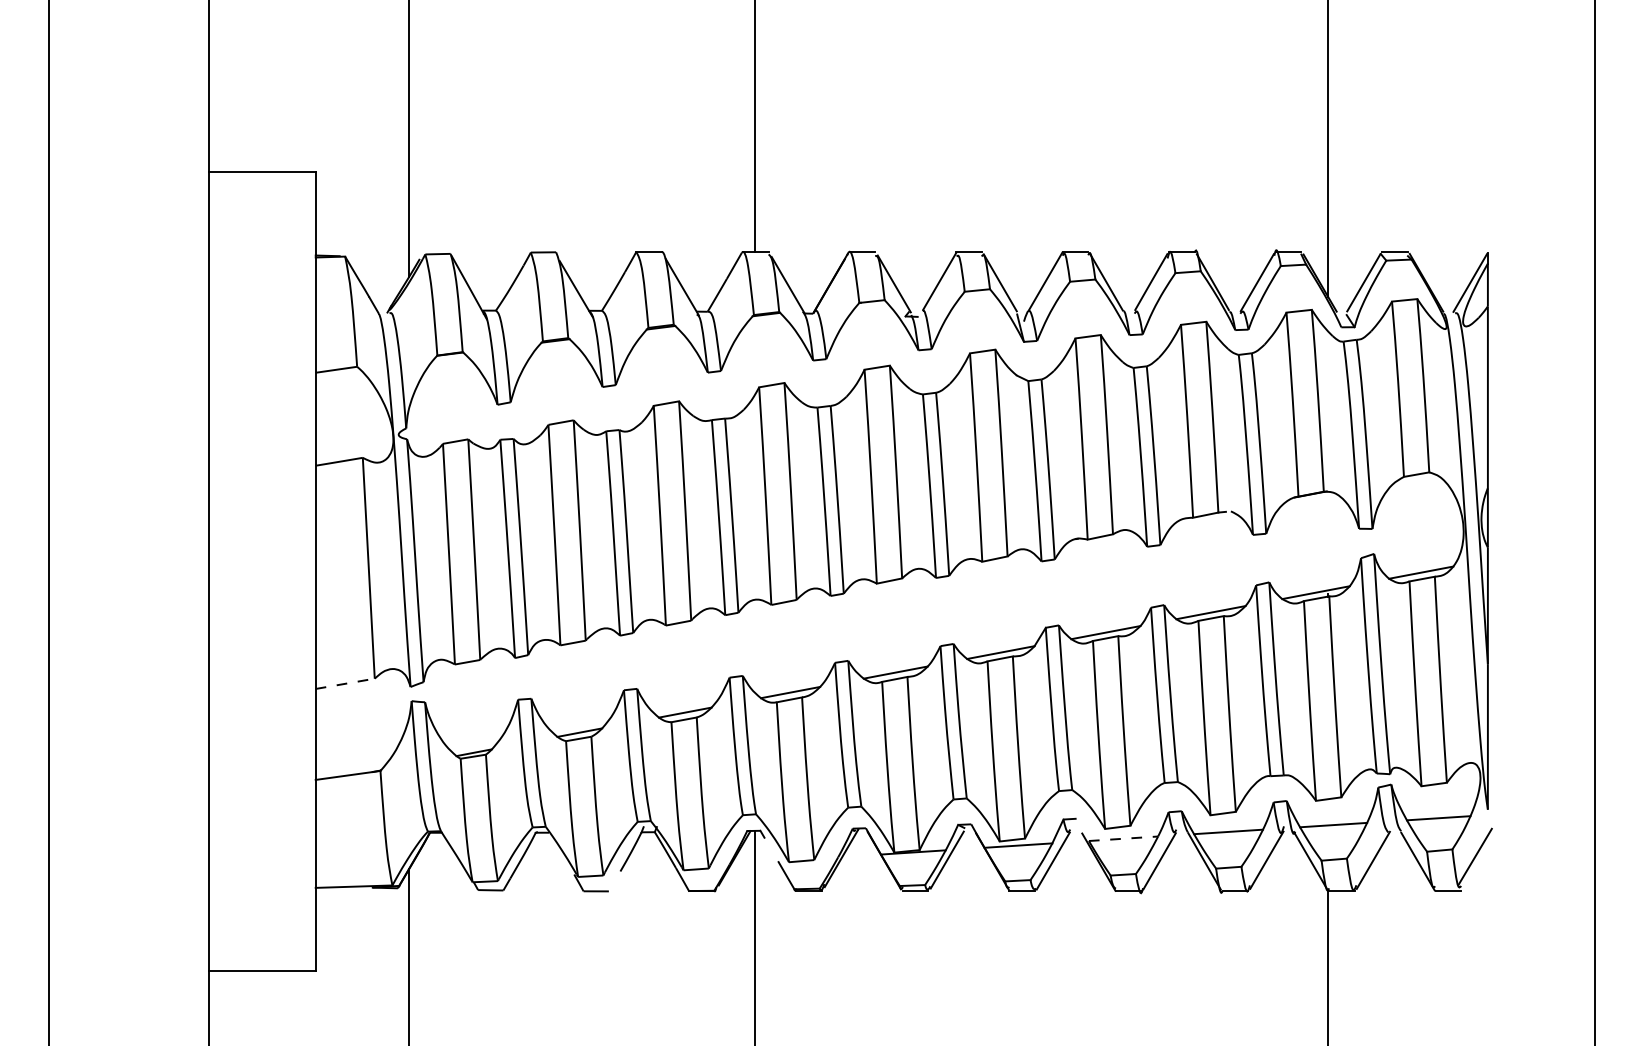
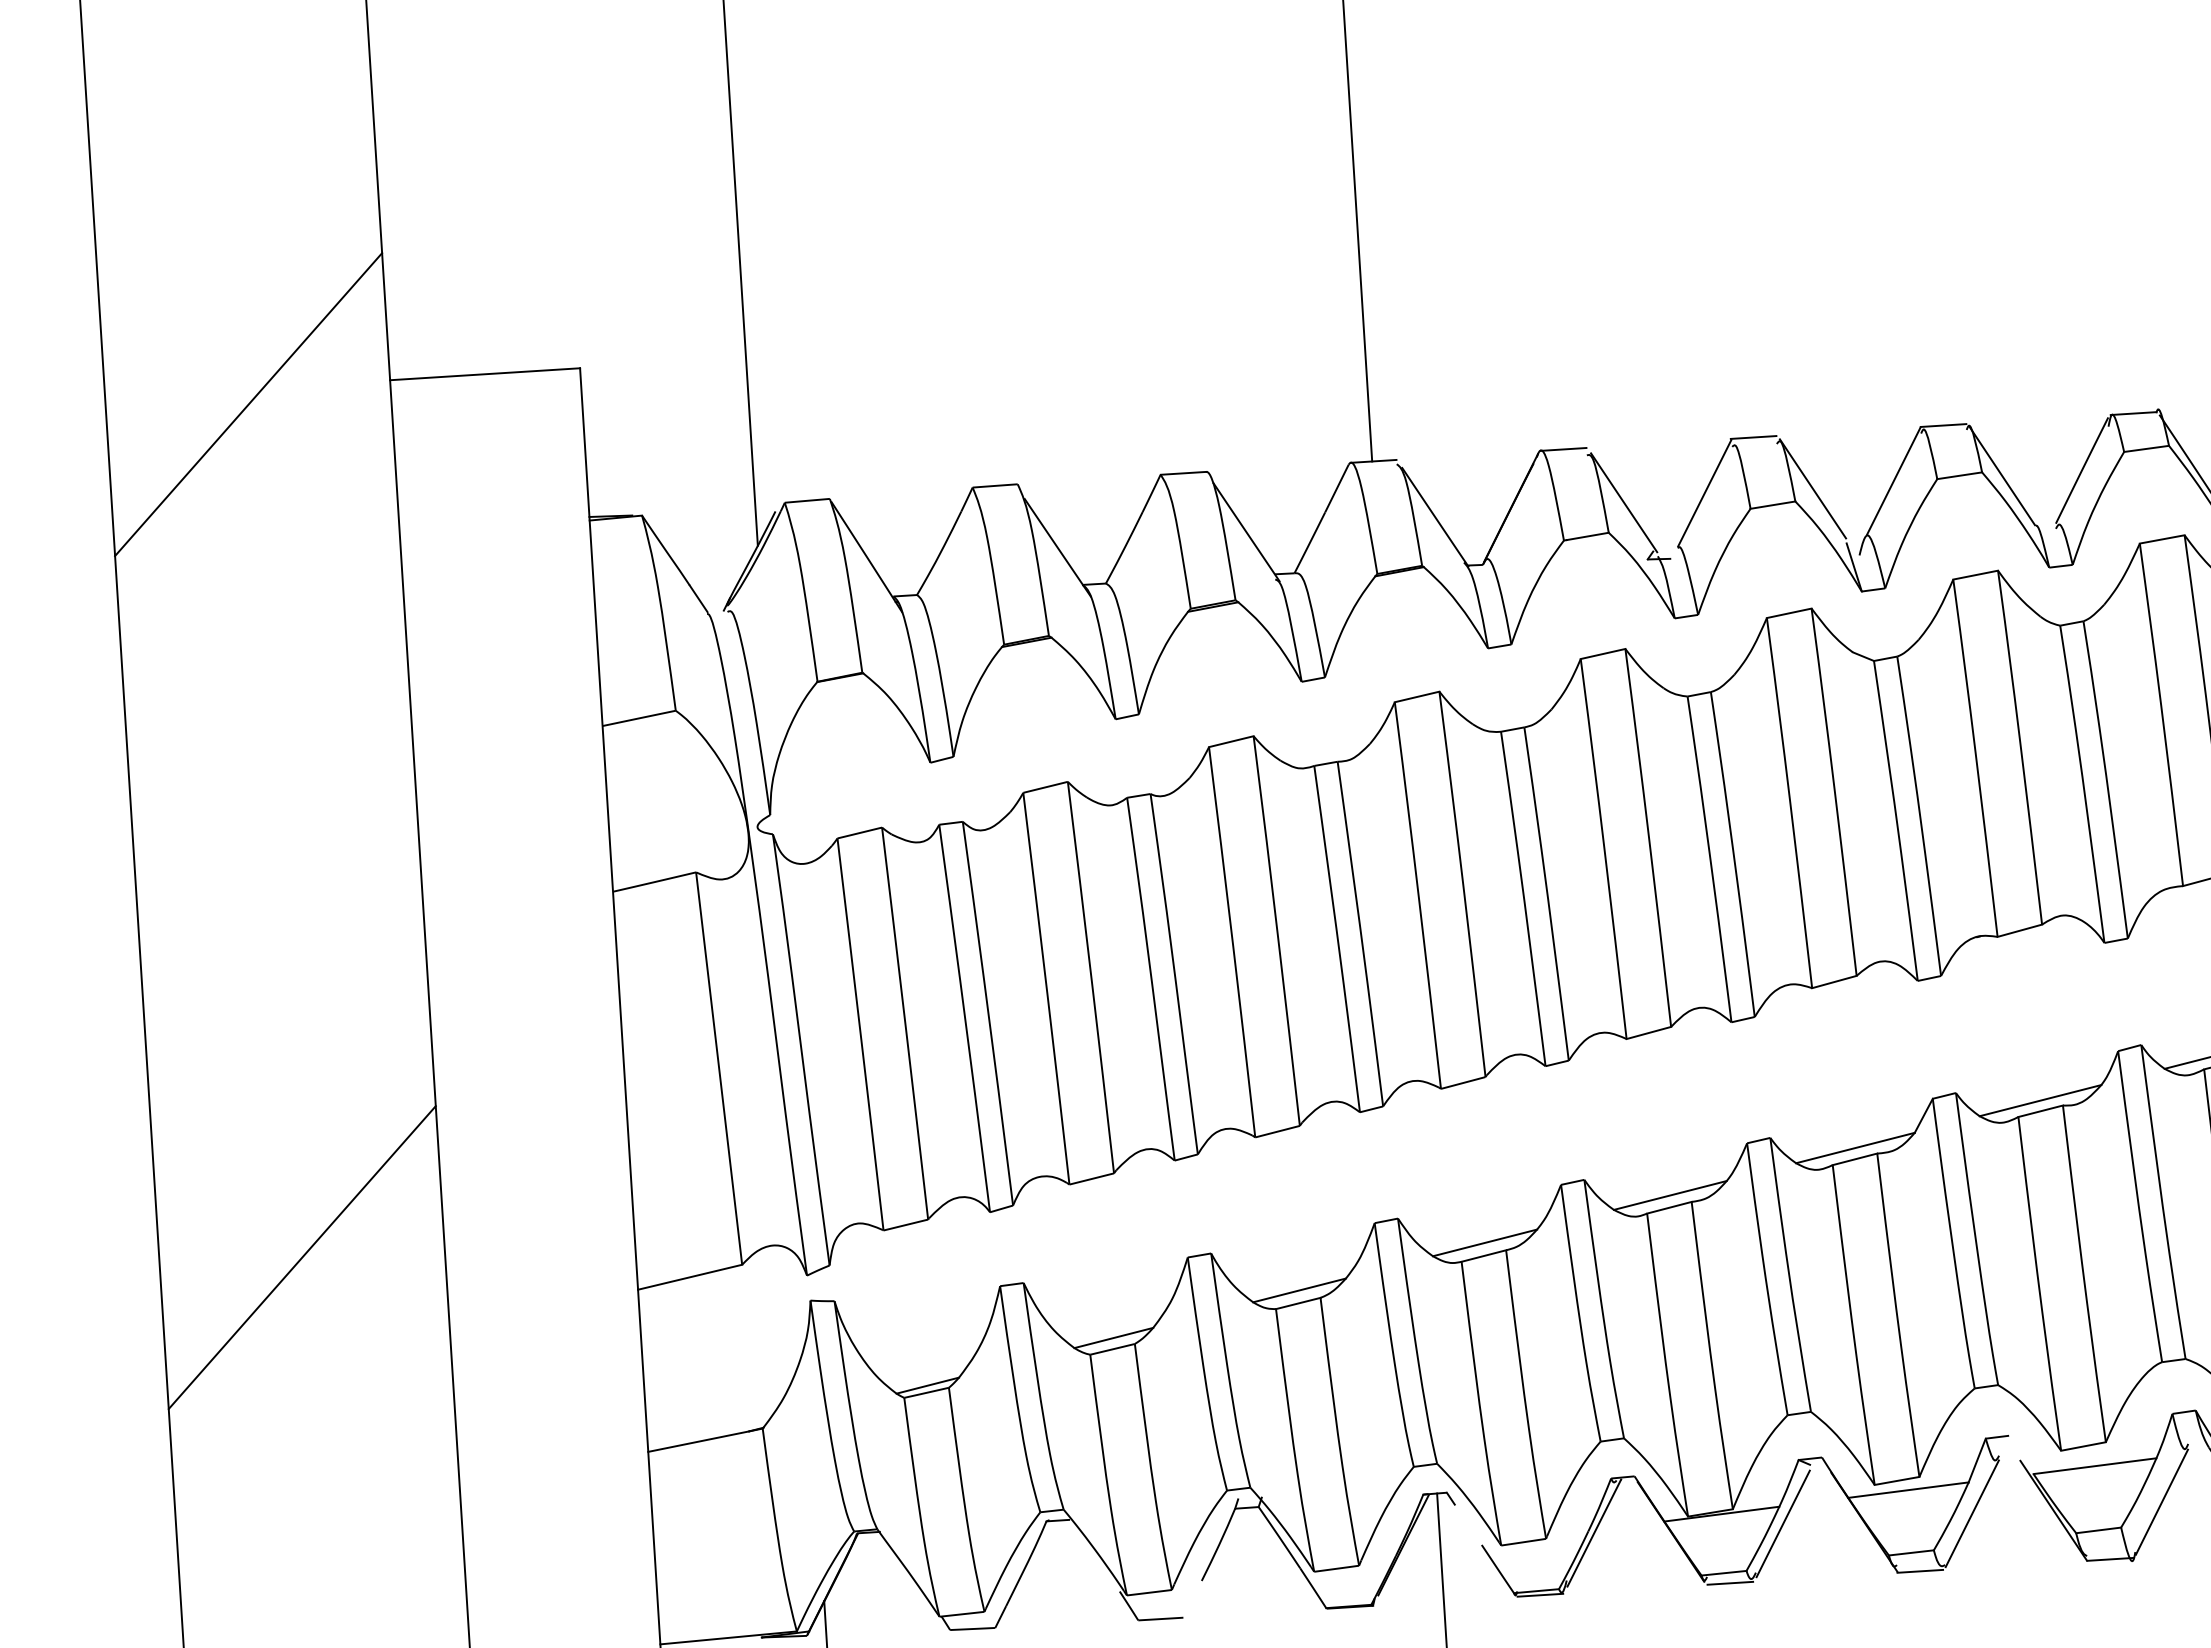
line: (129, 180) -> (249, 404), added
line: (129, 659) -> (302, 1258), added
line: (345, 683) -> (690, 1276), dashed -> solid
line: (1123, 838) -> (2094, 1465), dashed -> solid

